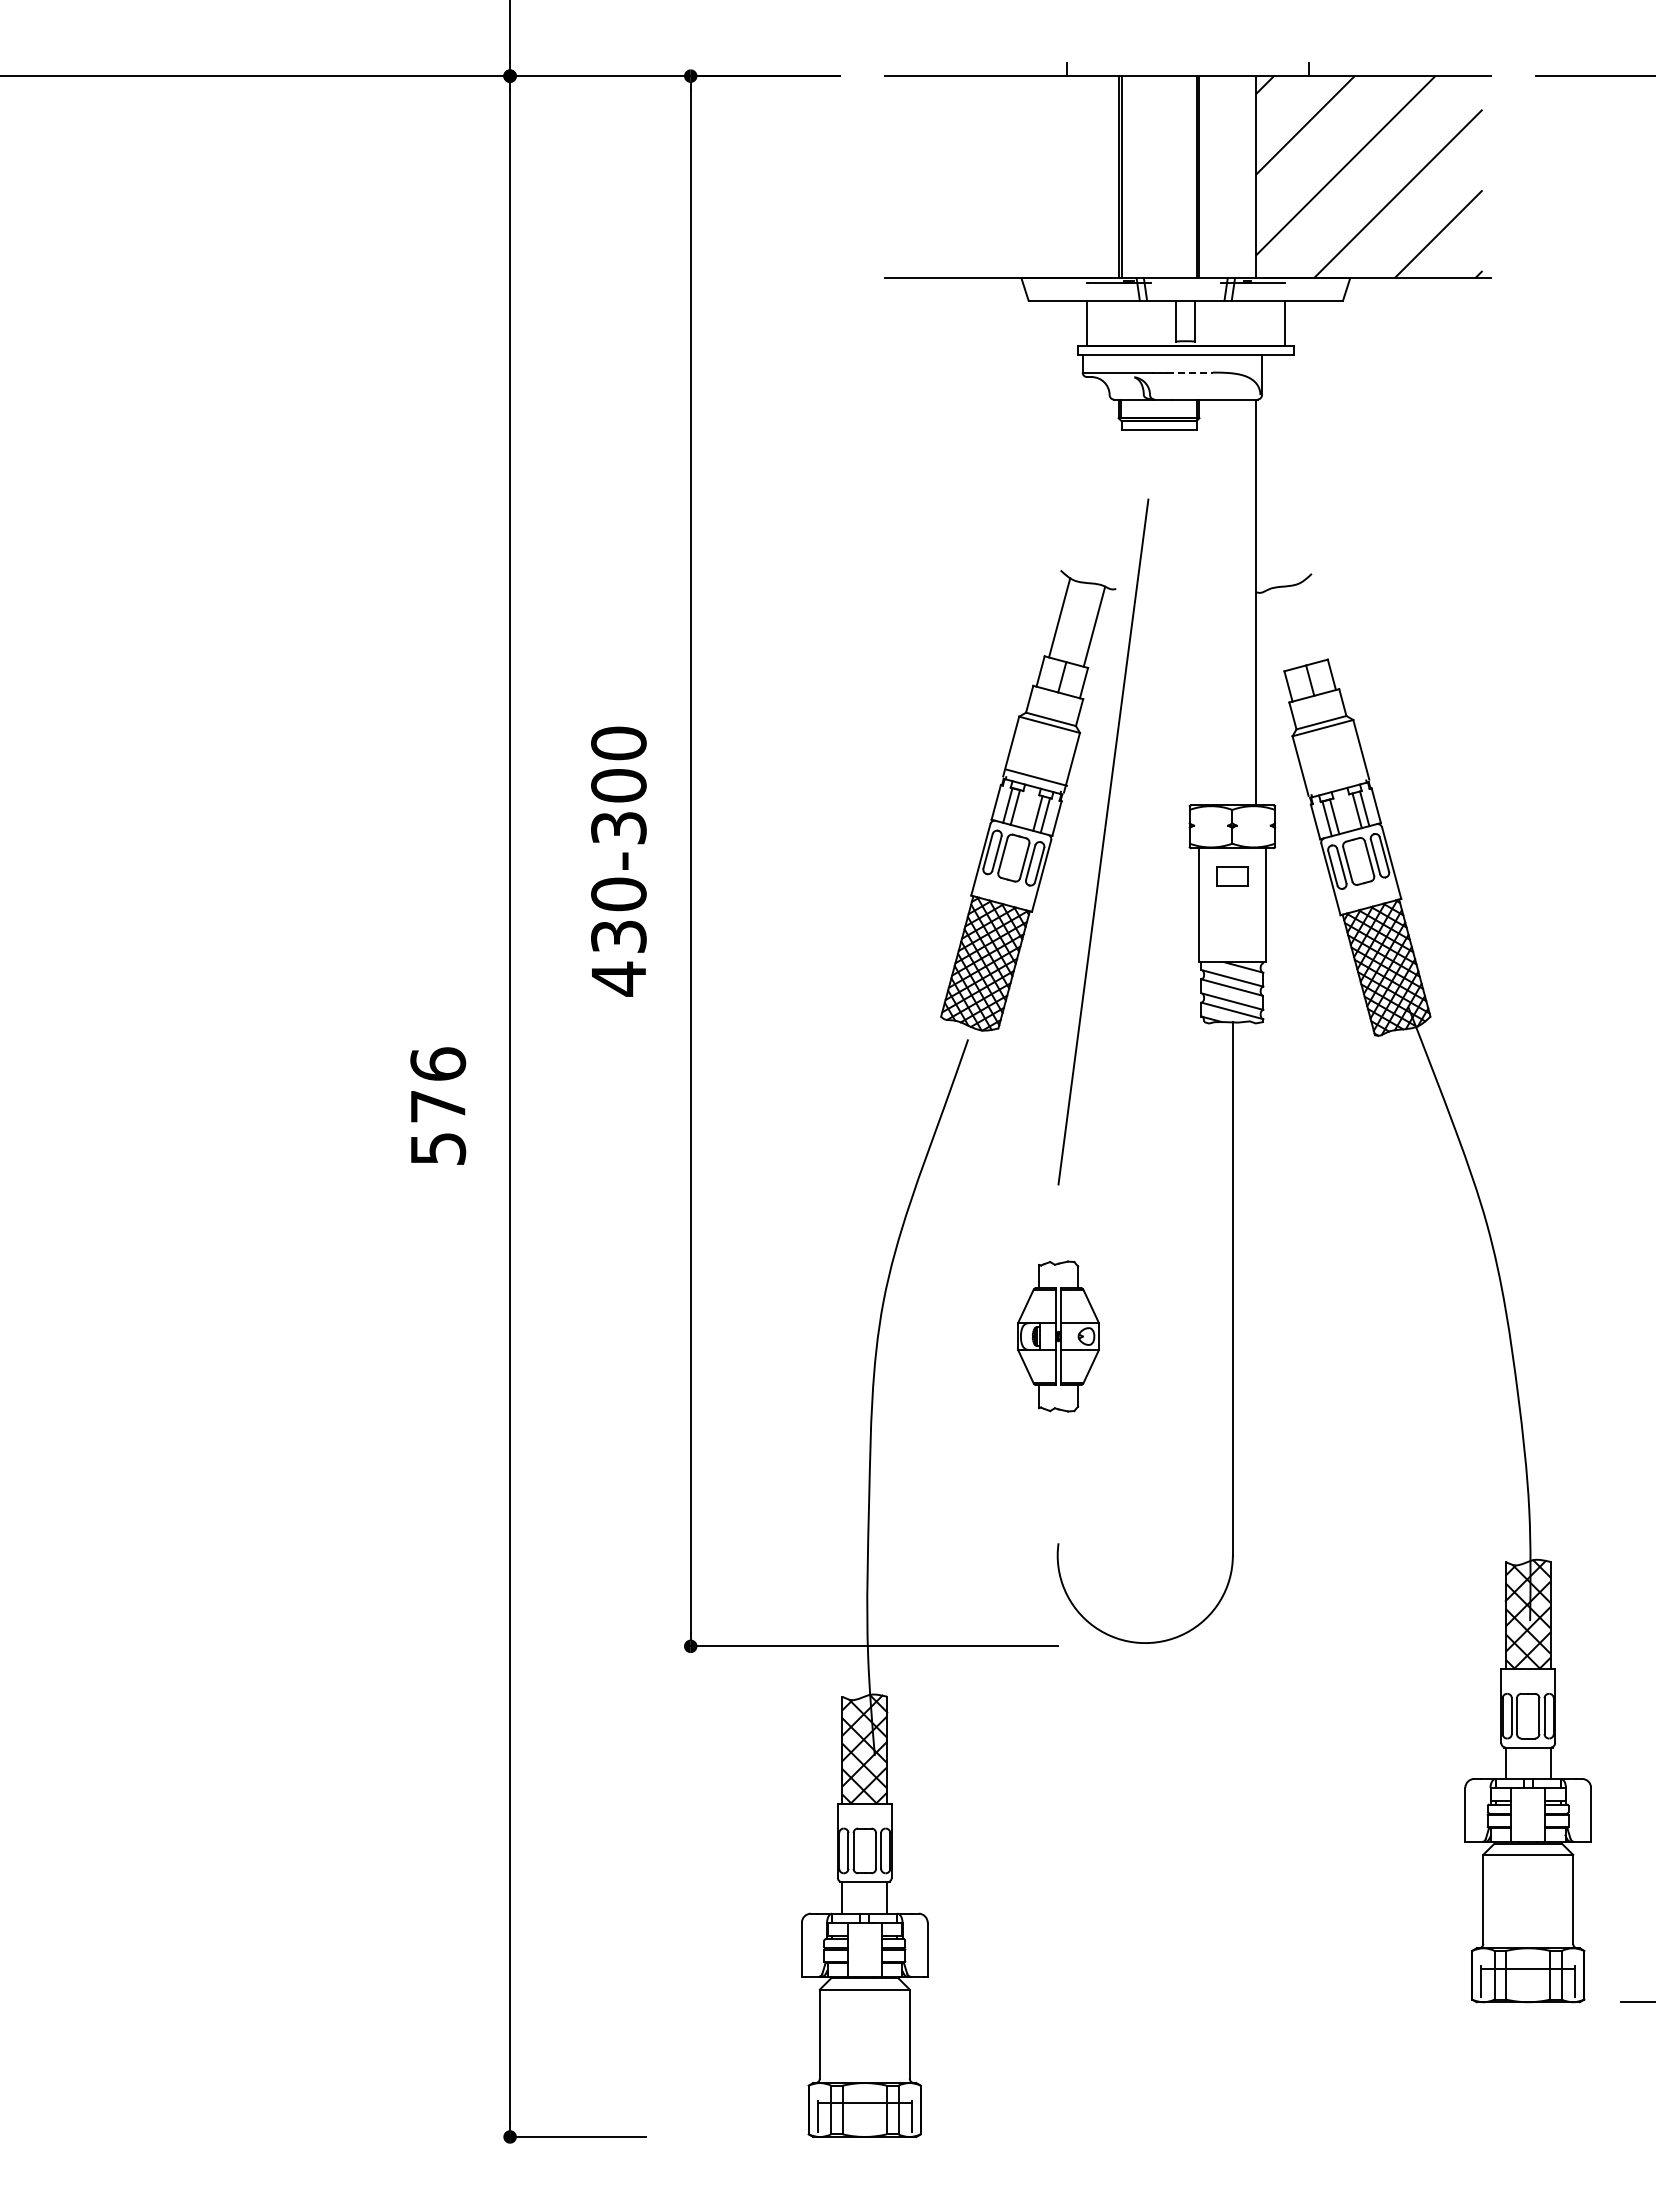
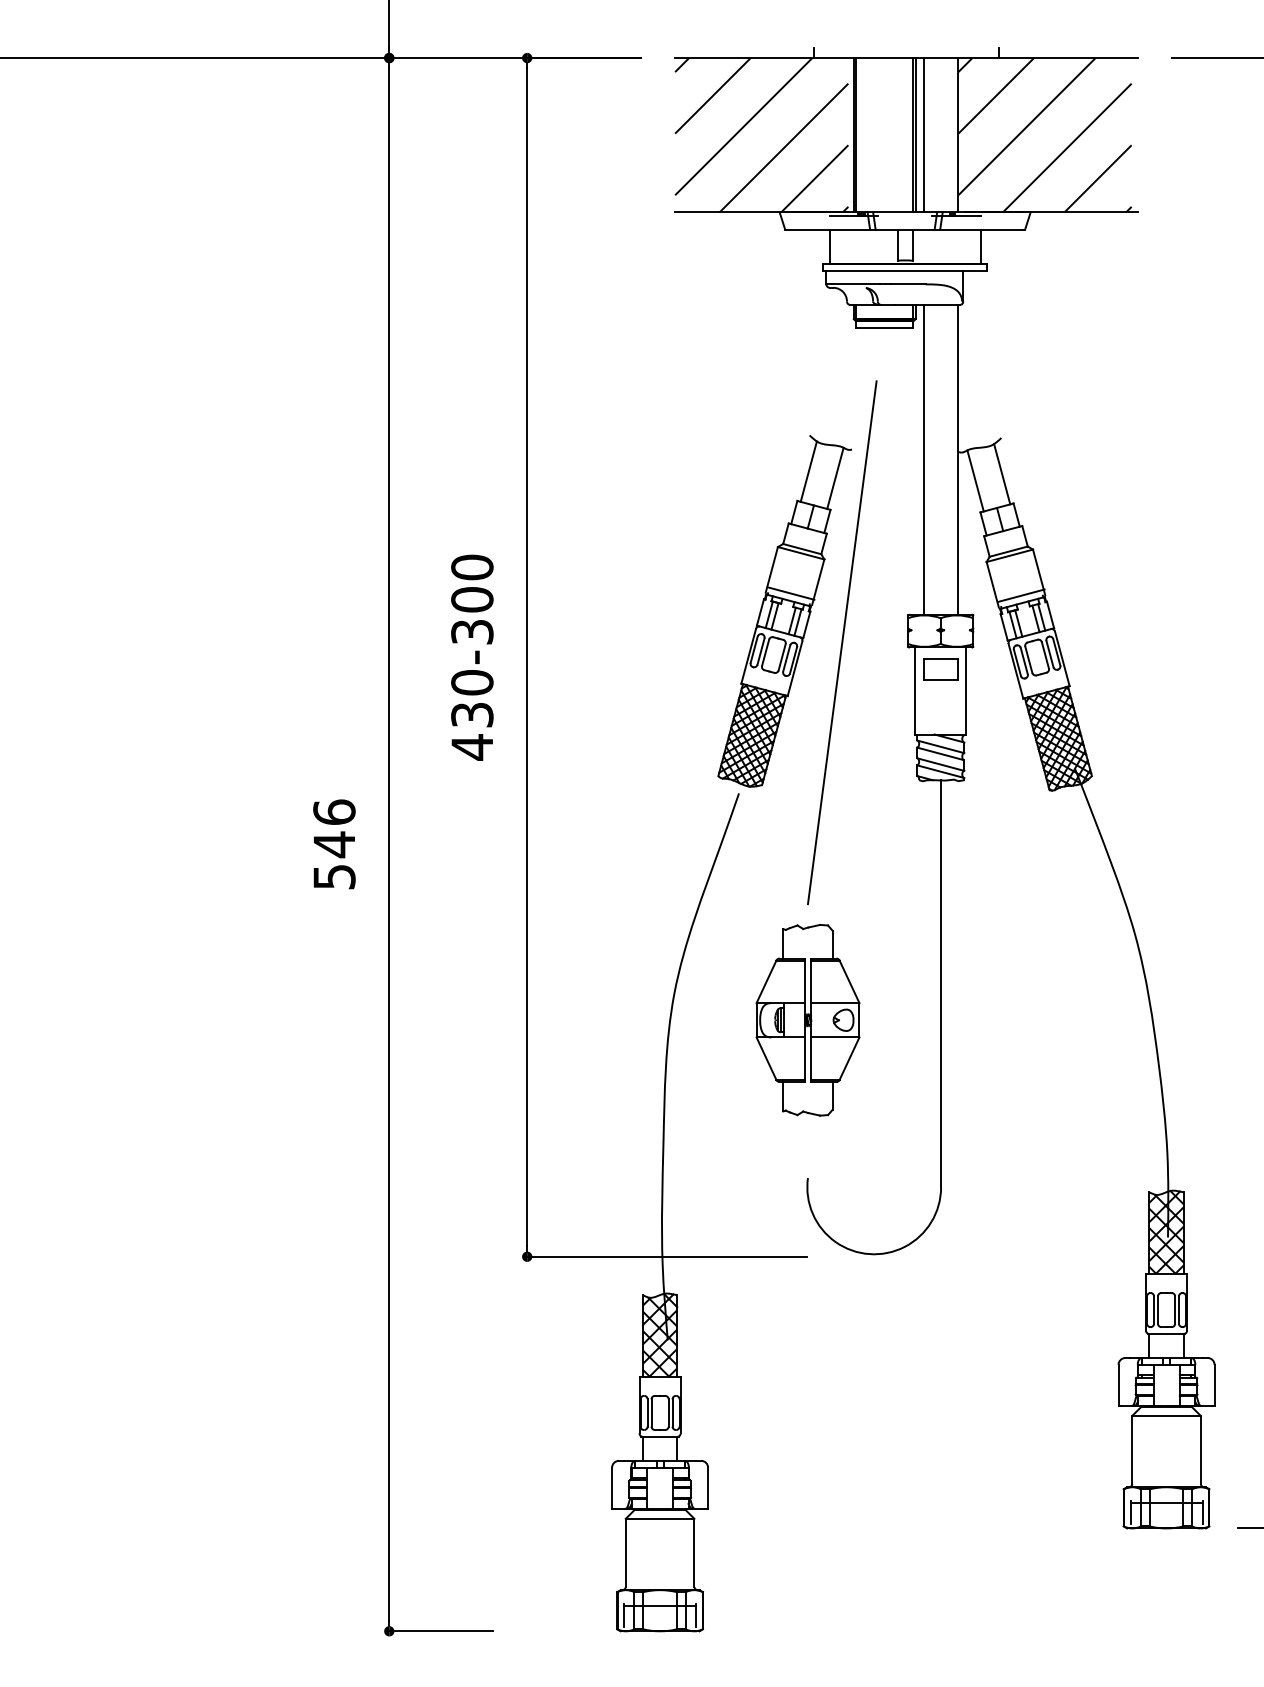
hatch: (997, 177) -> (761, 135), added
line: (1210, 177) -> (924, 135), added
line: (1189, 372) -> (907, 284), dashed -> solid
line: (1210, 602) -> (924, 459), added
line: (1312, 620) -> (1001, 473), added
line: (1277, 630) -> (975, 481), added
line: (1337, 780) -> (1020, 595), added
part: (1232, 876) -> (940, 669), size x1.43
text: (438, 1106) -> (334, 844), 576 -> 546
part: (1058, 1336) -> (807, 1020), size x1.67

